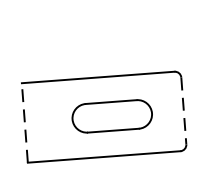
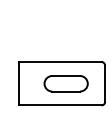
line: (184, 112) -> (105, 84), dashed -> solid
line: (24, 122) -> (18, 83), dashed -> solid

